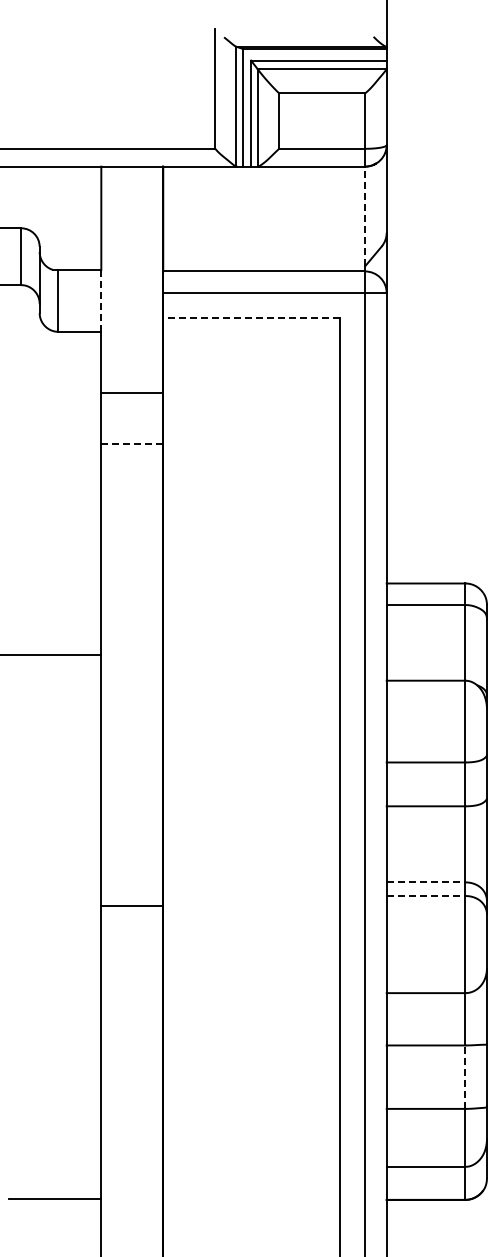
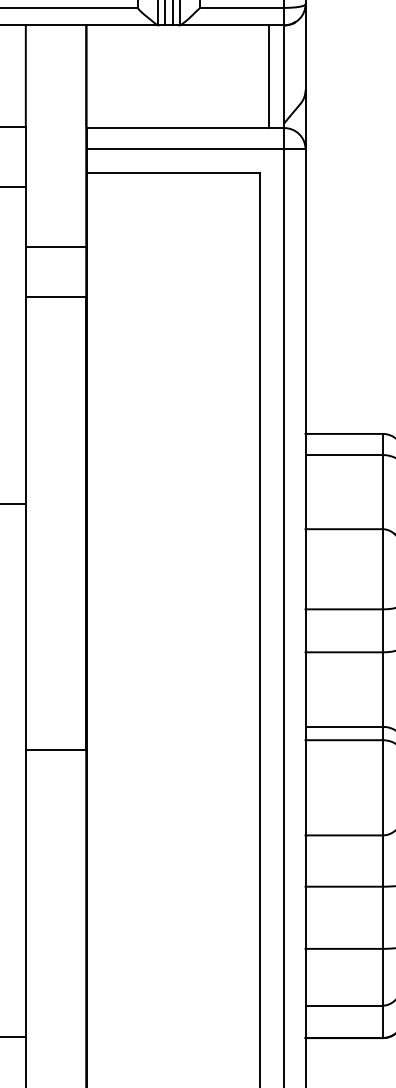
line: (365, 216) -> (284, 74), dashed -> solid
line: (349, 218) -> (269, 76), added
line: (101, 300) -> (26, 156), dashed -> solid
line: (251, 317) -> (173, 173), dashed -> solid
line: (132, 444) -> (56, 297), dashed -> solid
line: (426, 882) -> (344, 726), dashed -> solid
line: (426, 896) -> (344, 740), dashed -> solid
line: (465, 1077) -> (382, 918), dashed -> solid

